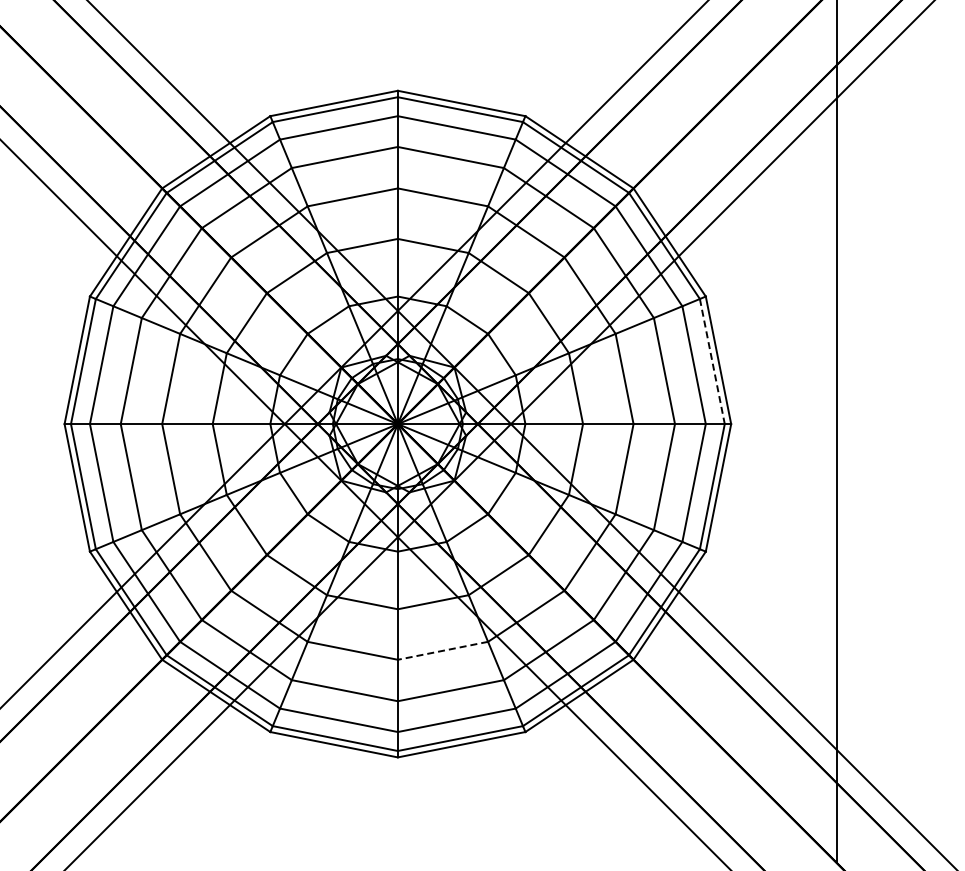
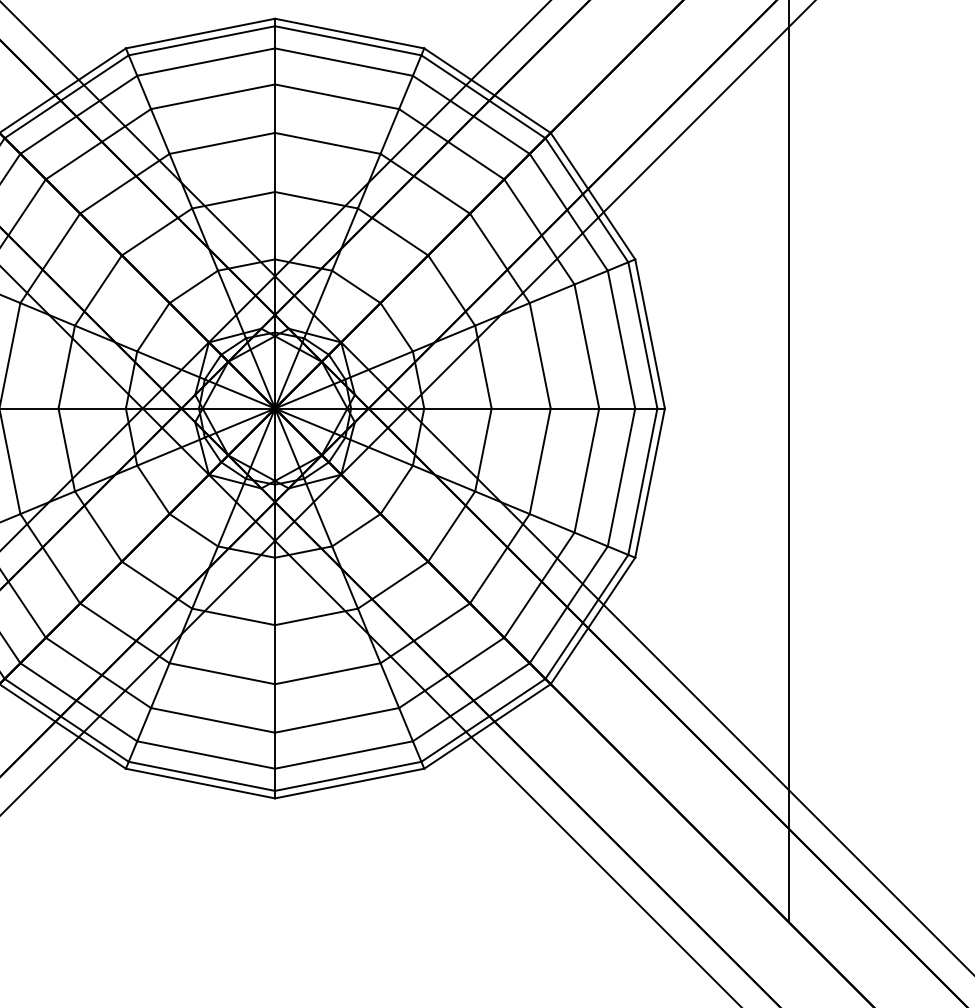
line: (712, 361) -> (643, 335), dashed -> solid
line: (442, 650) -> (327, 673), dashed -> solid

